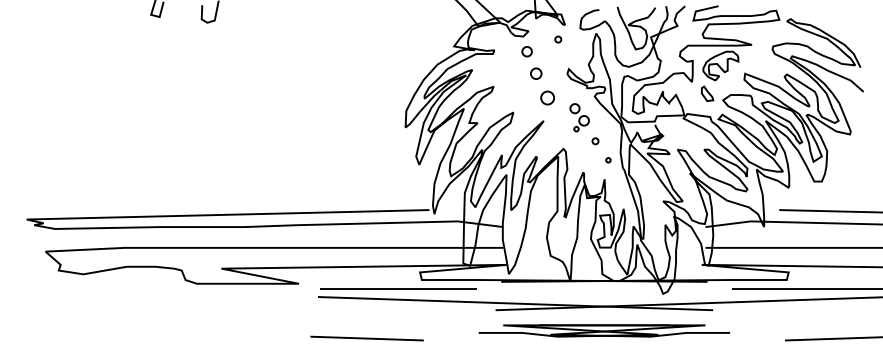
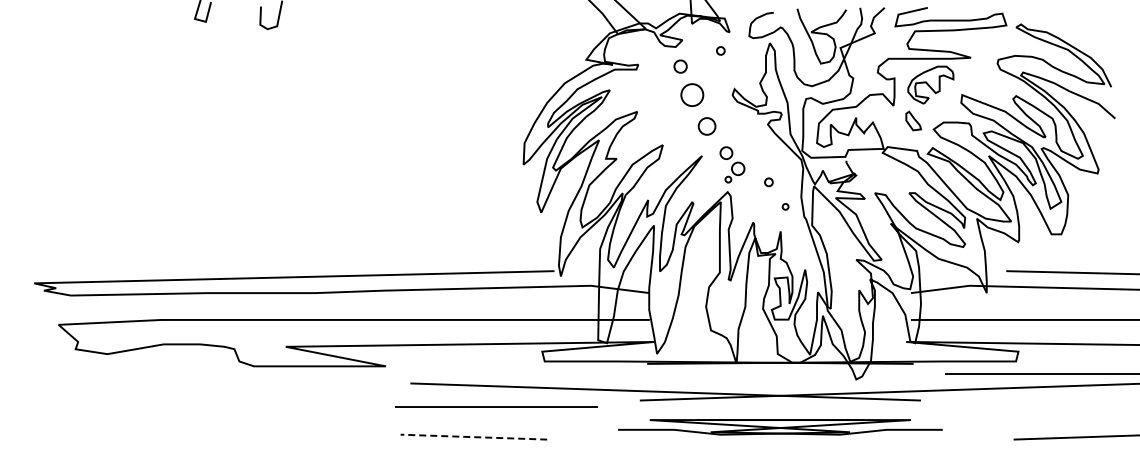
circle: (536, 73) -> (692, 94), size x1.6
part: (579, 117) -> (732, 164), moved
line: (398, 289) -> (496, 406), moved
line: (366, 338) -> (473, 437), solid -> dashed

